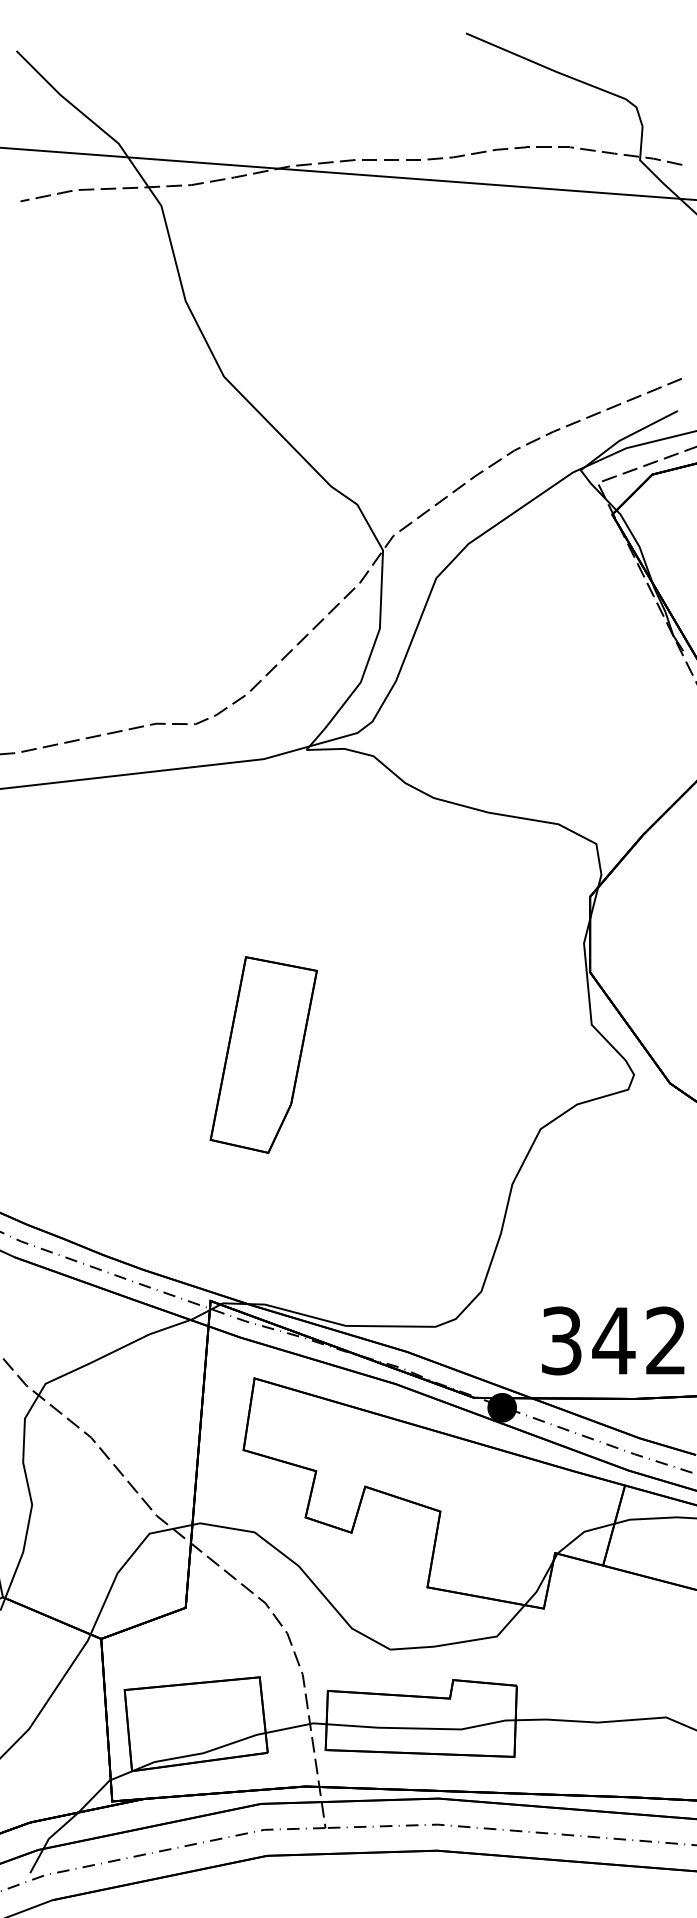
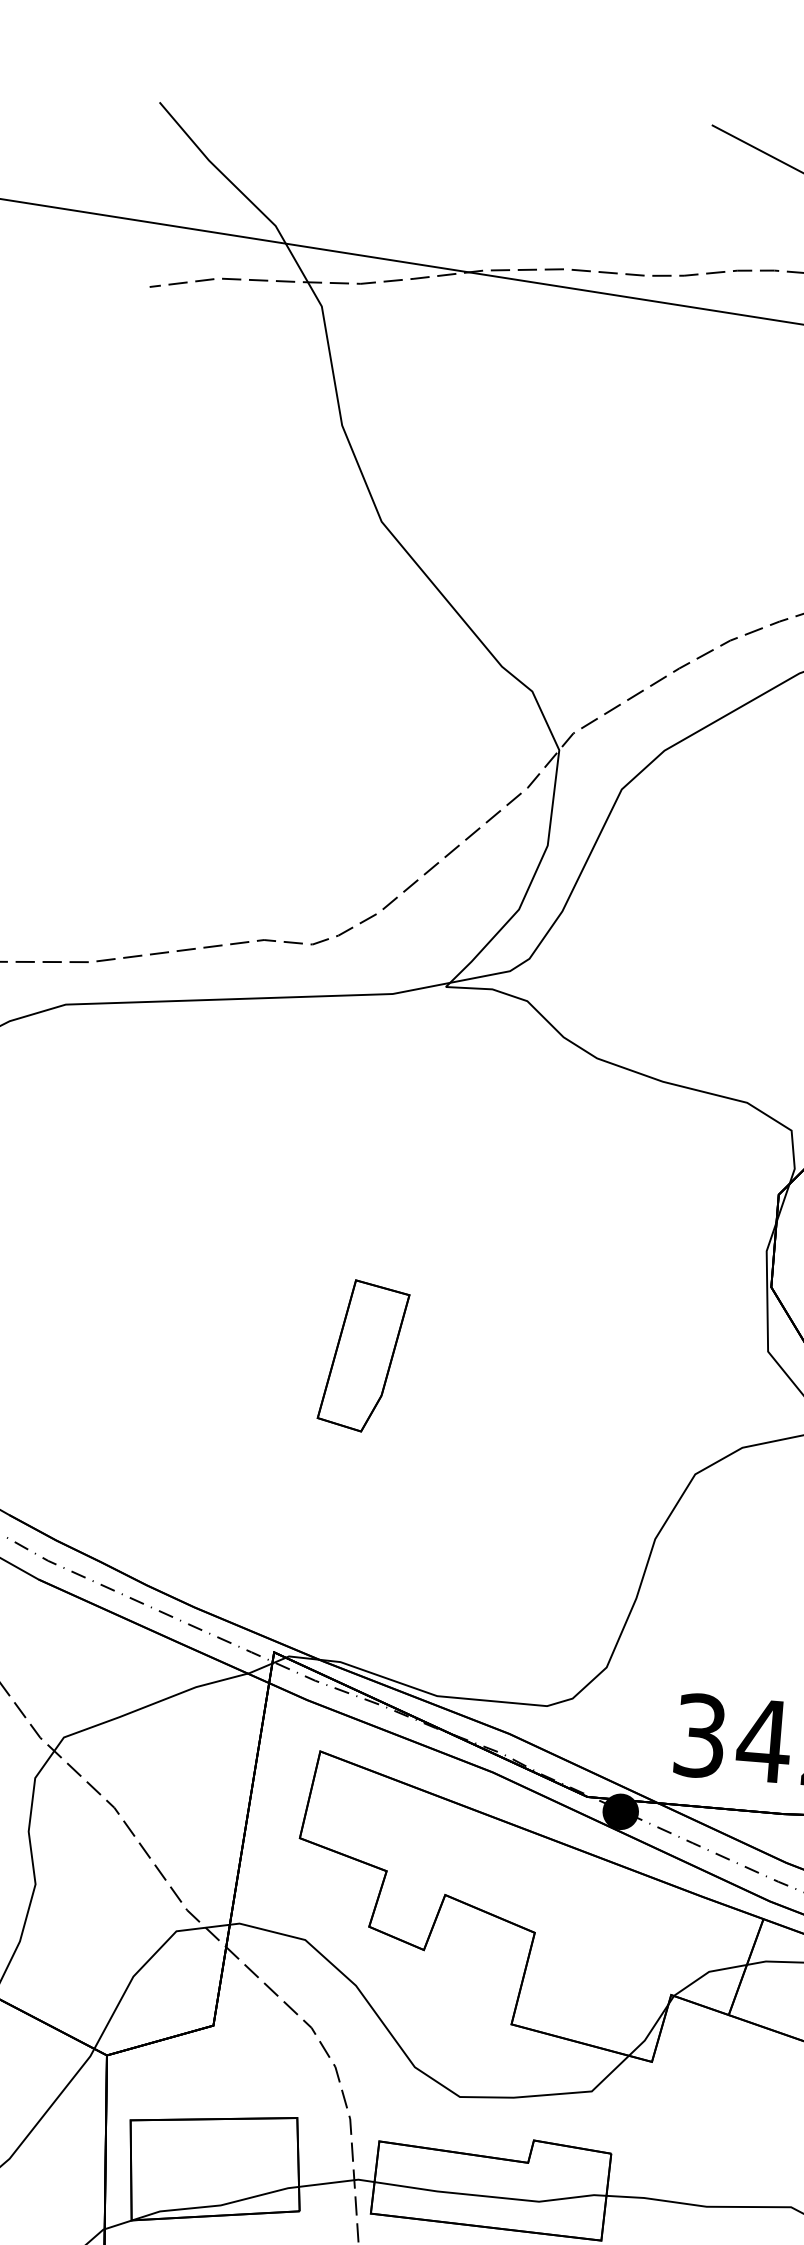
part: (263, 1054) -> (363, 1355), size x0.62

